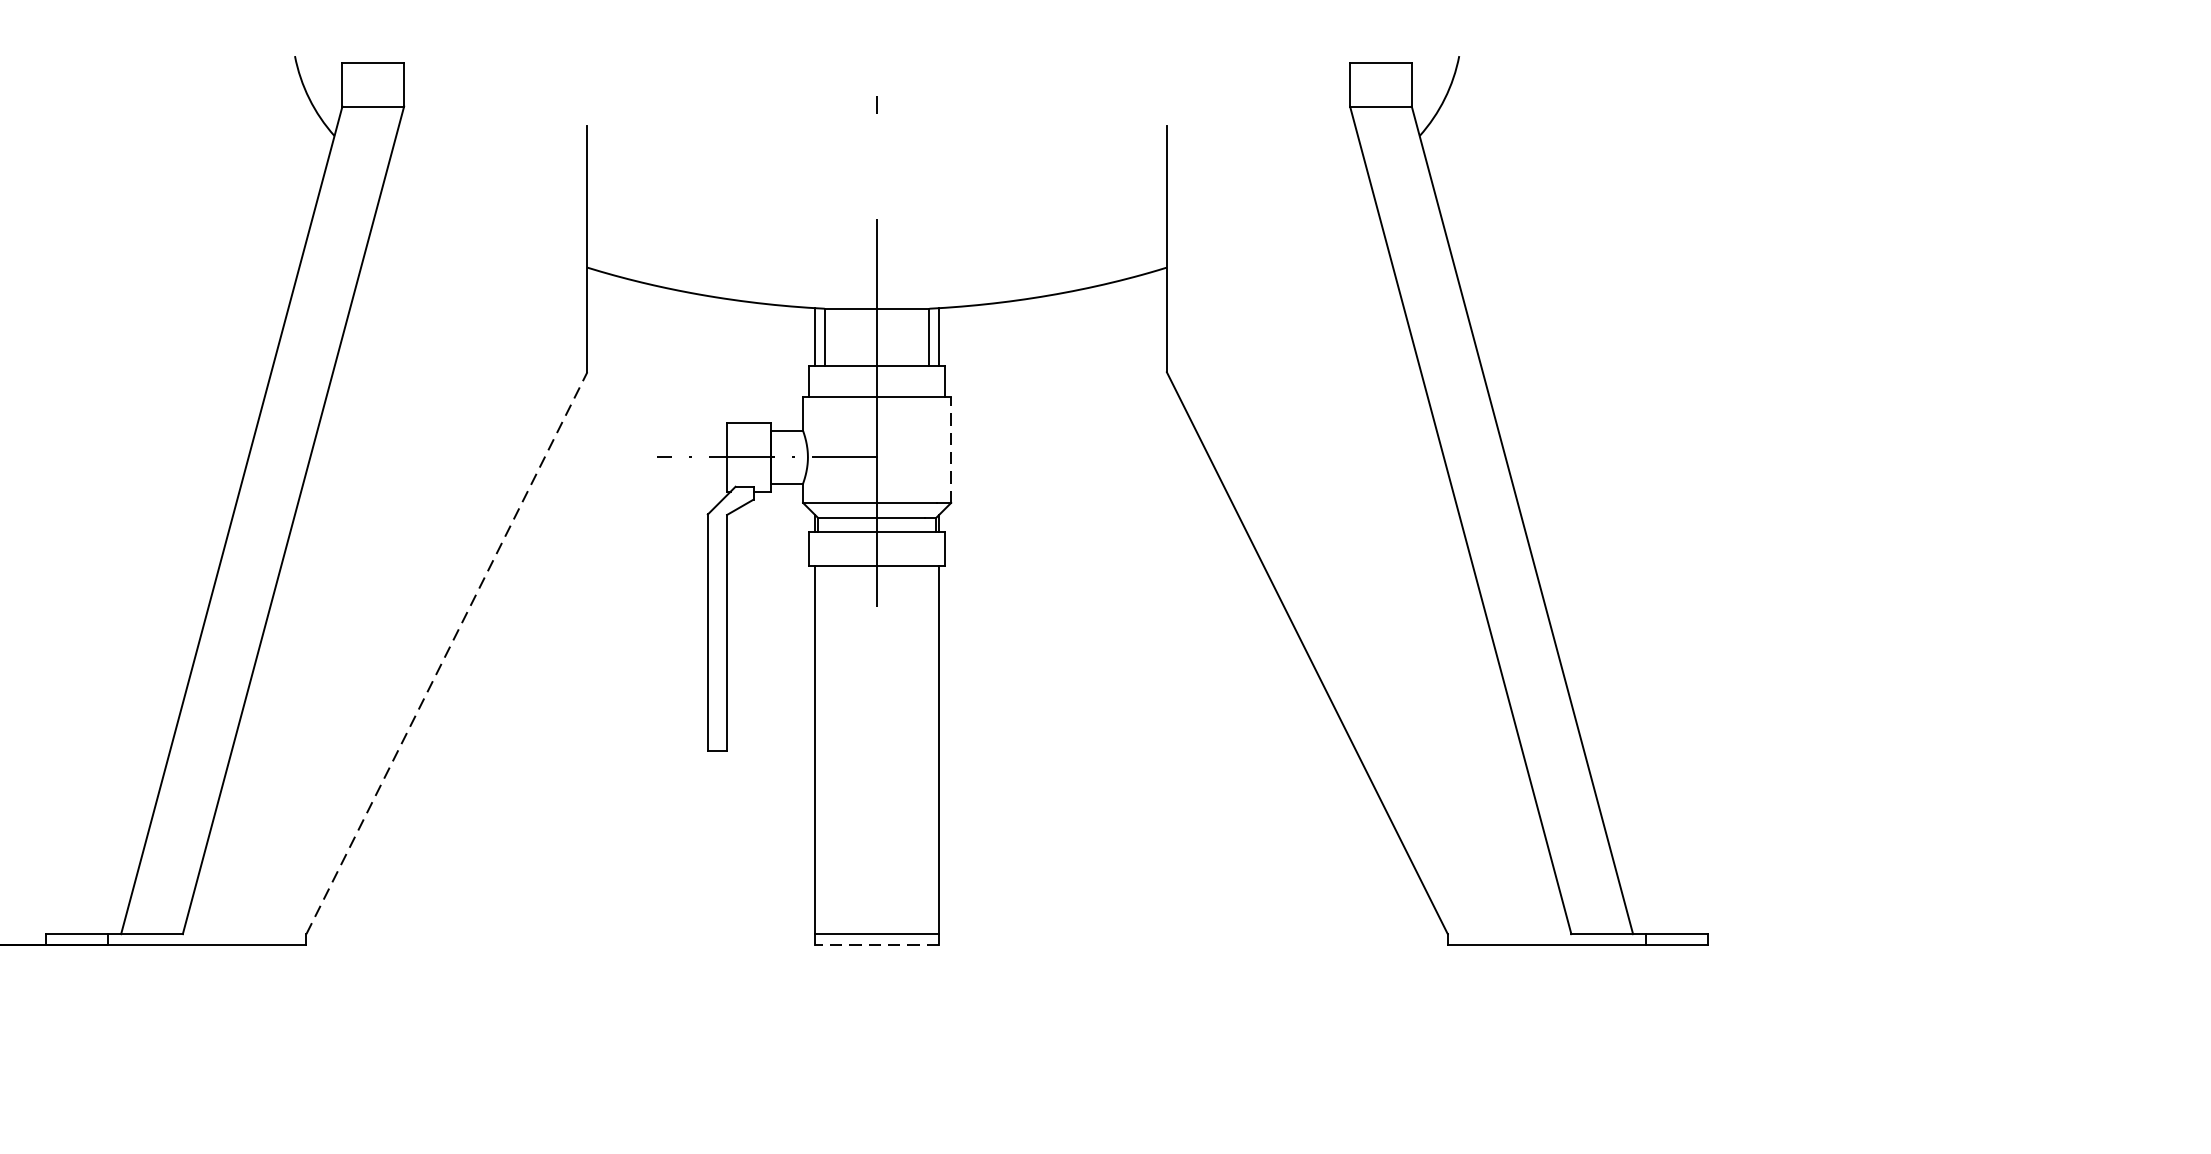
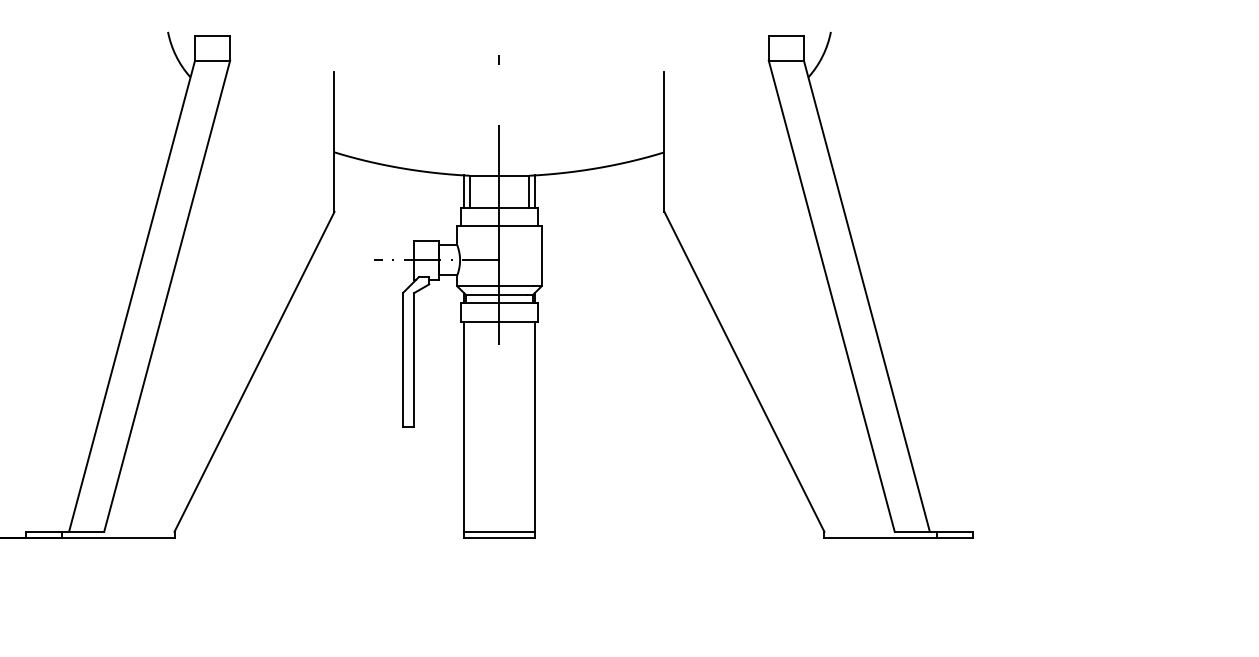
line: (950, 448) -> (541, 255), dashed -> solid
line: (446, 652) -> (254, 371), dashed -> solid
line: (875, 944) -> (498, 537), dashed -> solid

